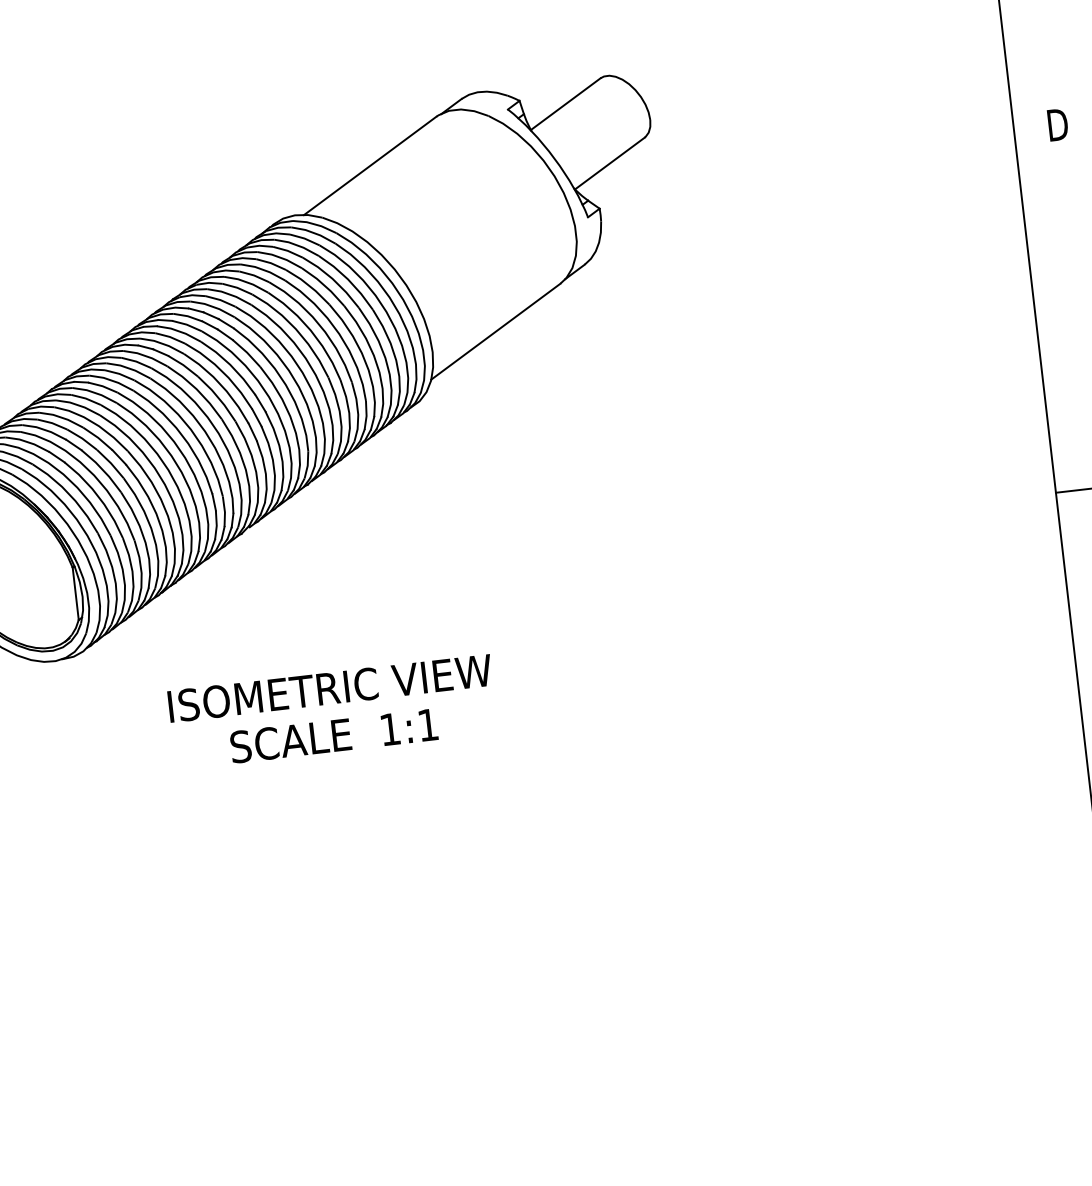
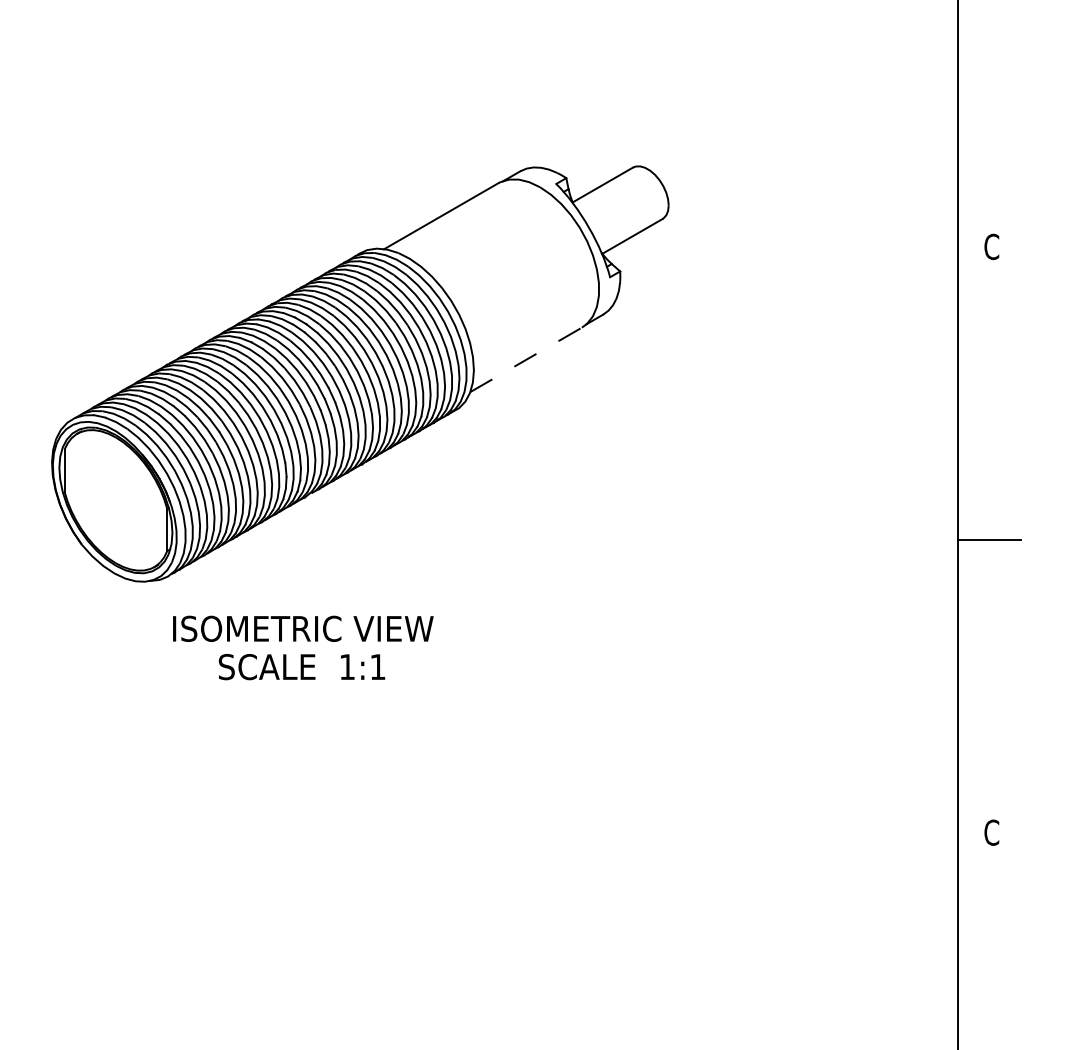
text: (1057, 124) -> (992, 246), D -> C
line: (496, 331) -> (526, 359), solid -> dashed
text: (333, 711) -> (303, 647), moved

